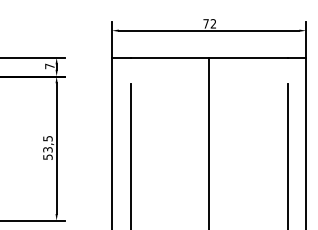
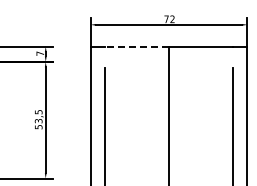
line: (170, 57) -> (137, 46), solid -> dashed

